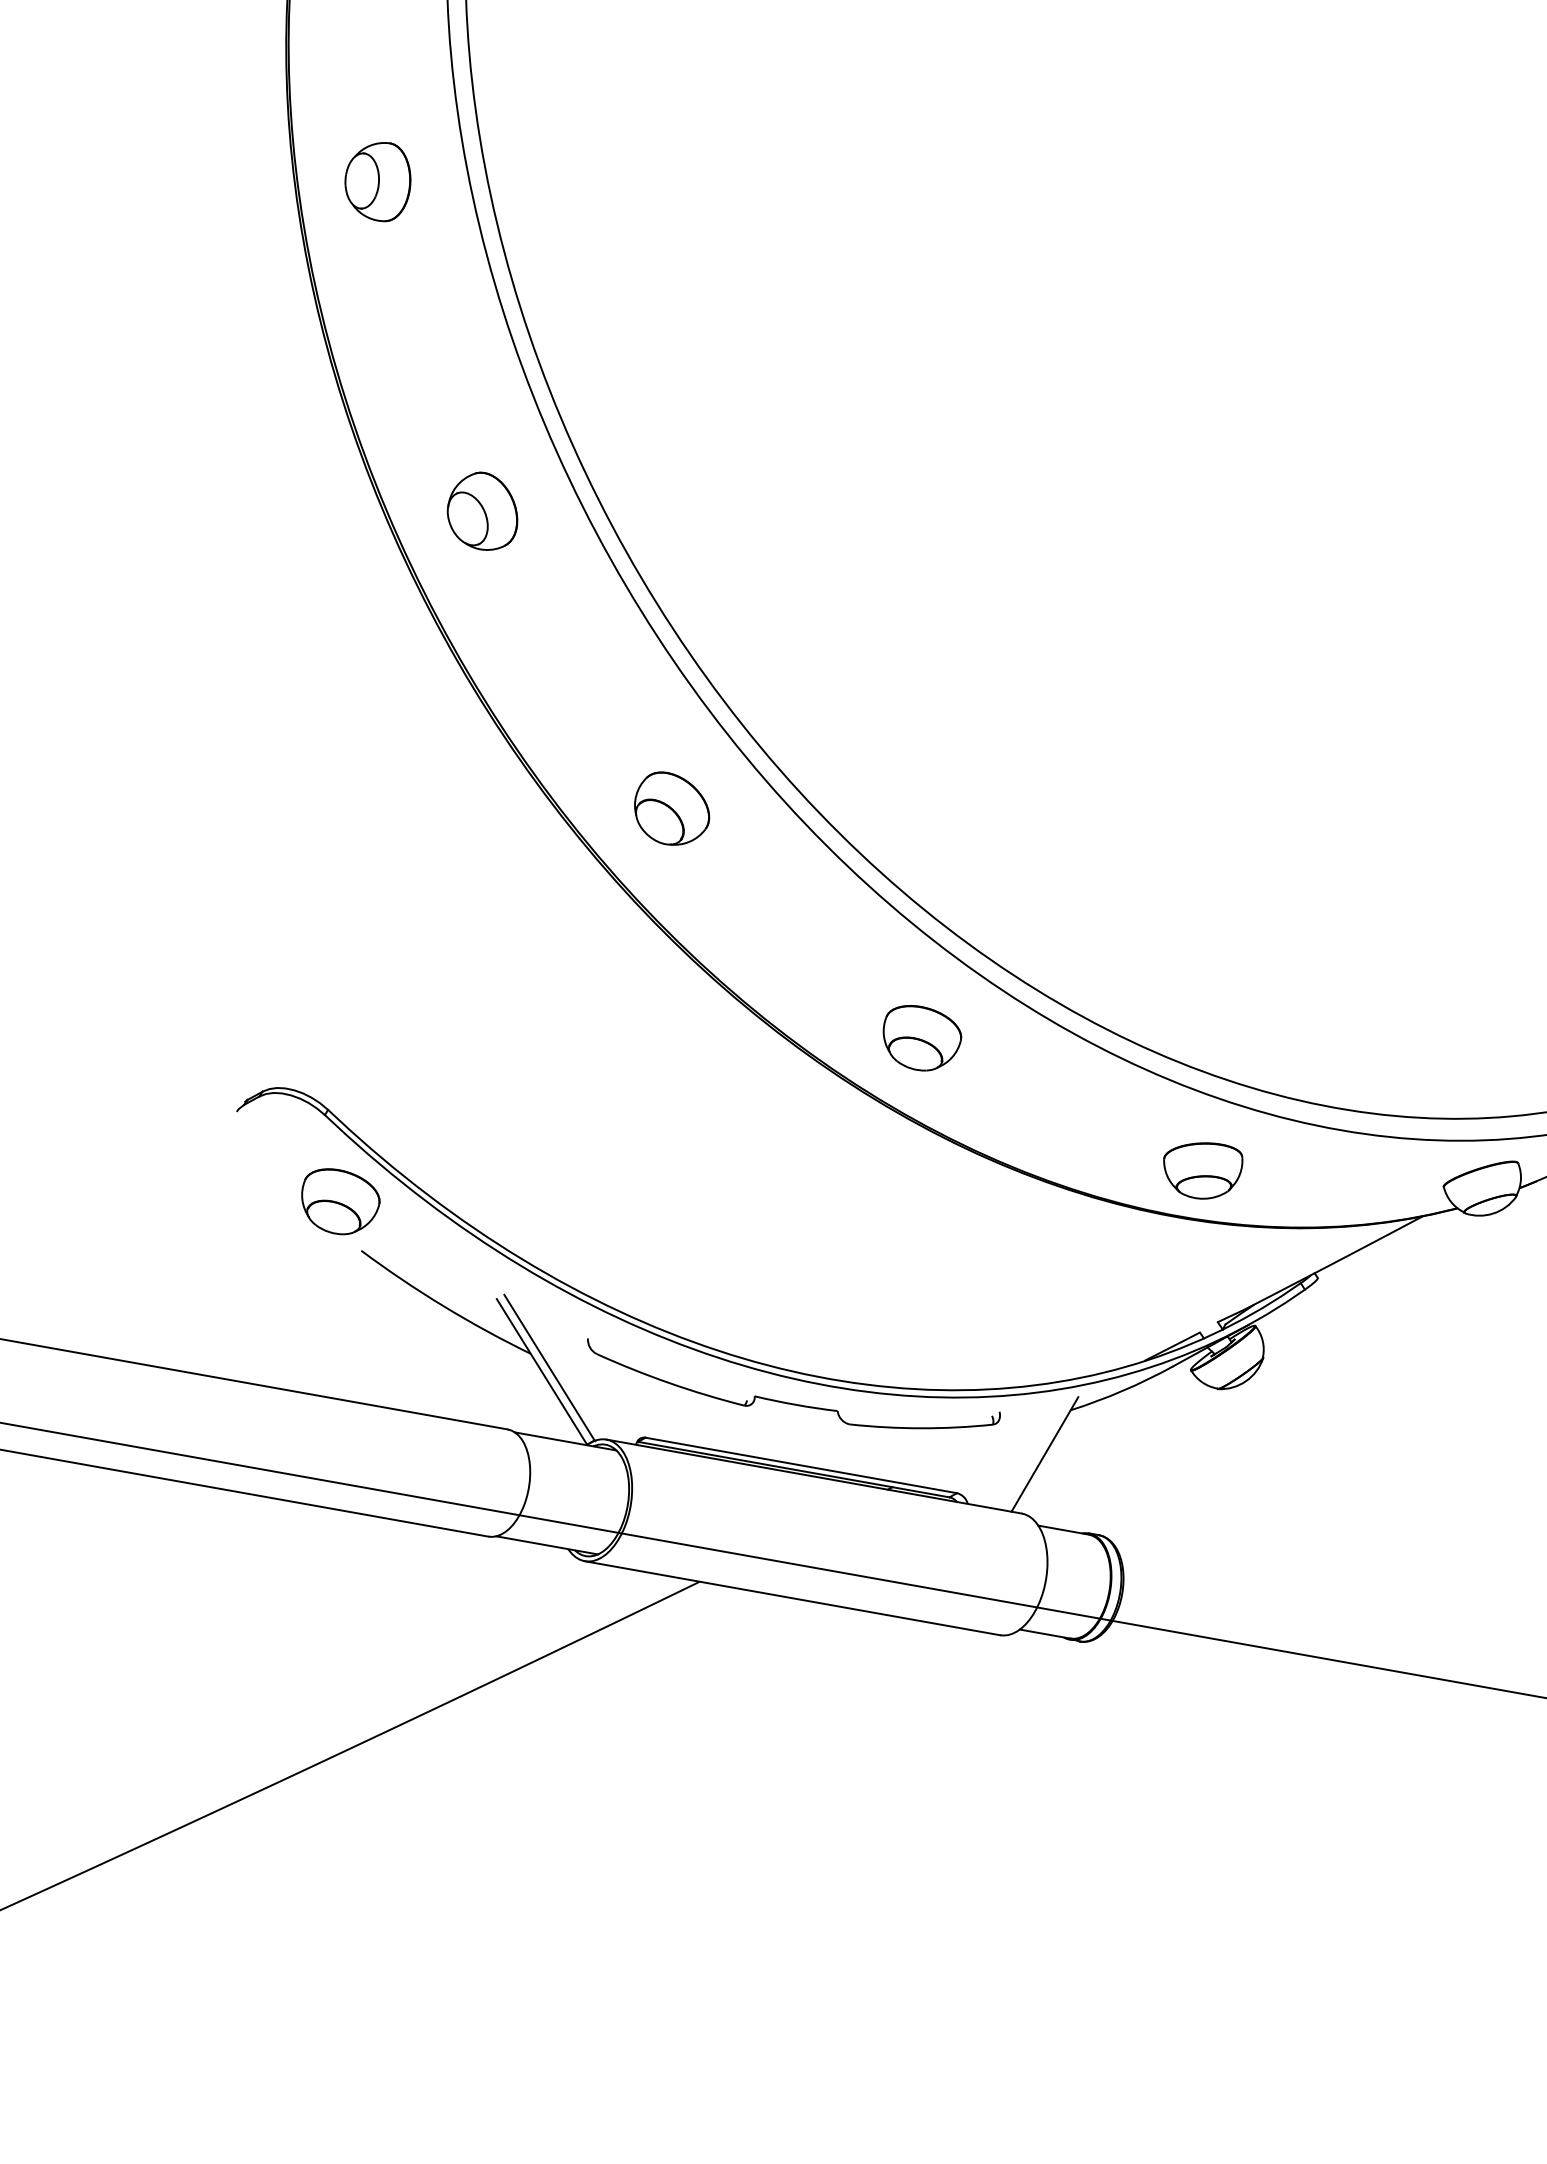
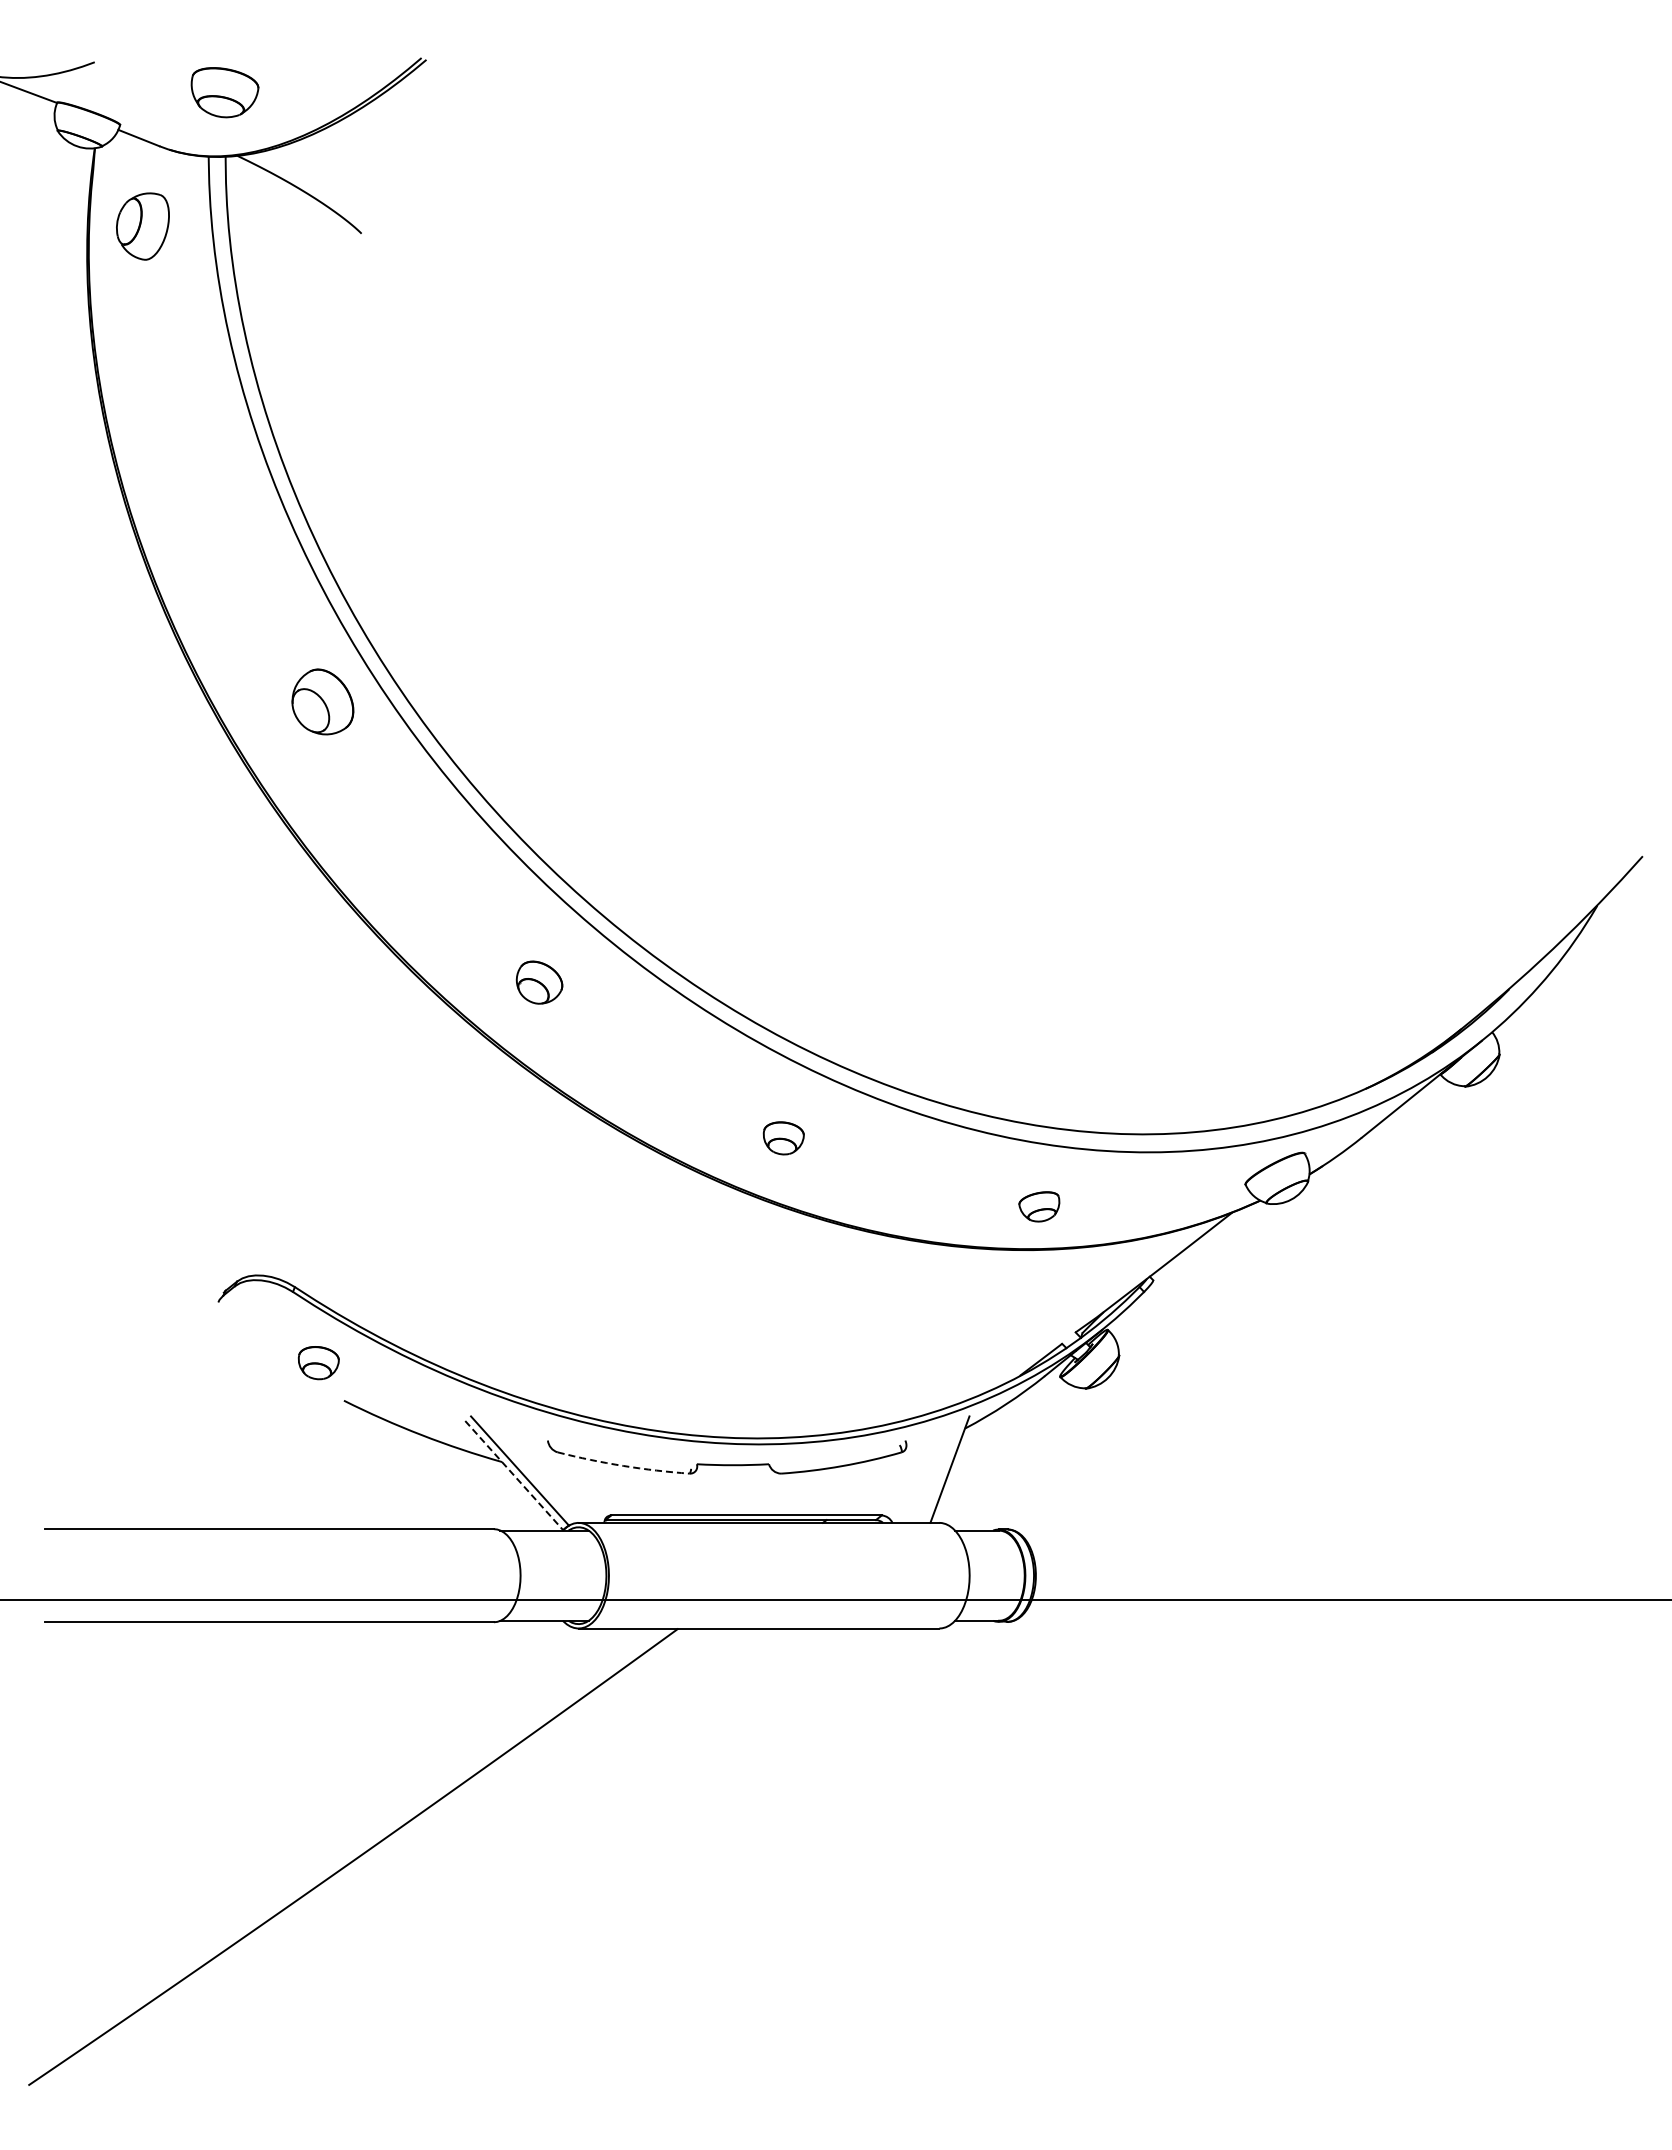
part: (377, 180) -> (197, 497), removed
part: (483, 510) -> (322, 701), moved
part: (672, 809) -> (539, 982), size x0.7
part: (921, 1038) -> (783, 1138), size x0.6
part: (1202, 1169) -> (1039, 1206), size x0.6
part: (339, 1201) -> (318, 1362), size x0.6
line: (542, 1371) -> (514, 1475), solid -> dashed
arc: (669, 1382) -> (623, 1465), solid -> dashed

